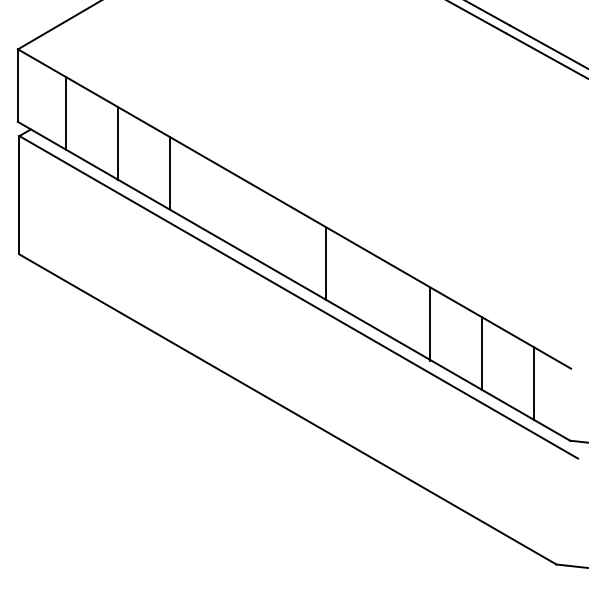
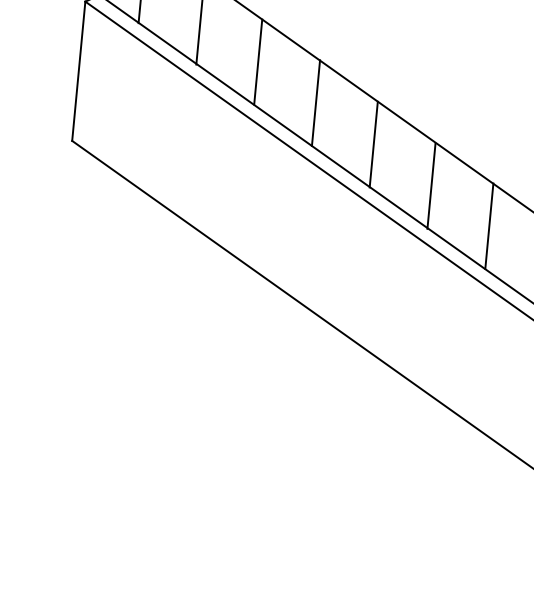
line: (221, 202) -> (315, 102), added
line: (273, 233) -> (373, 144), added
line: (377, 292) -> (489, 225), added

